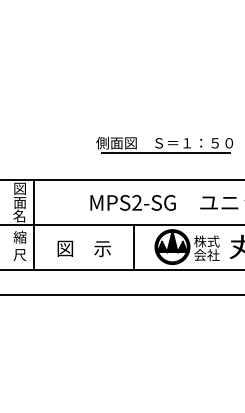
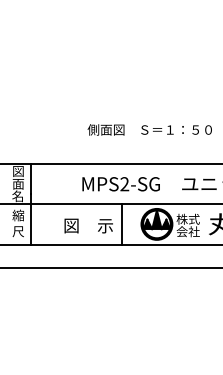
line: (165, 153) -> (150, 139), removed
text: (83, 248) -> (88, 225), moved

